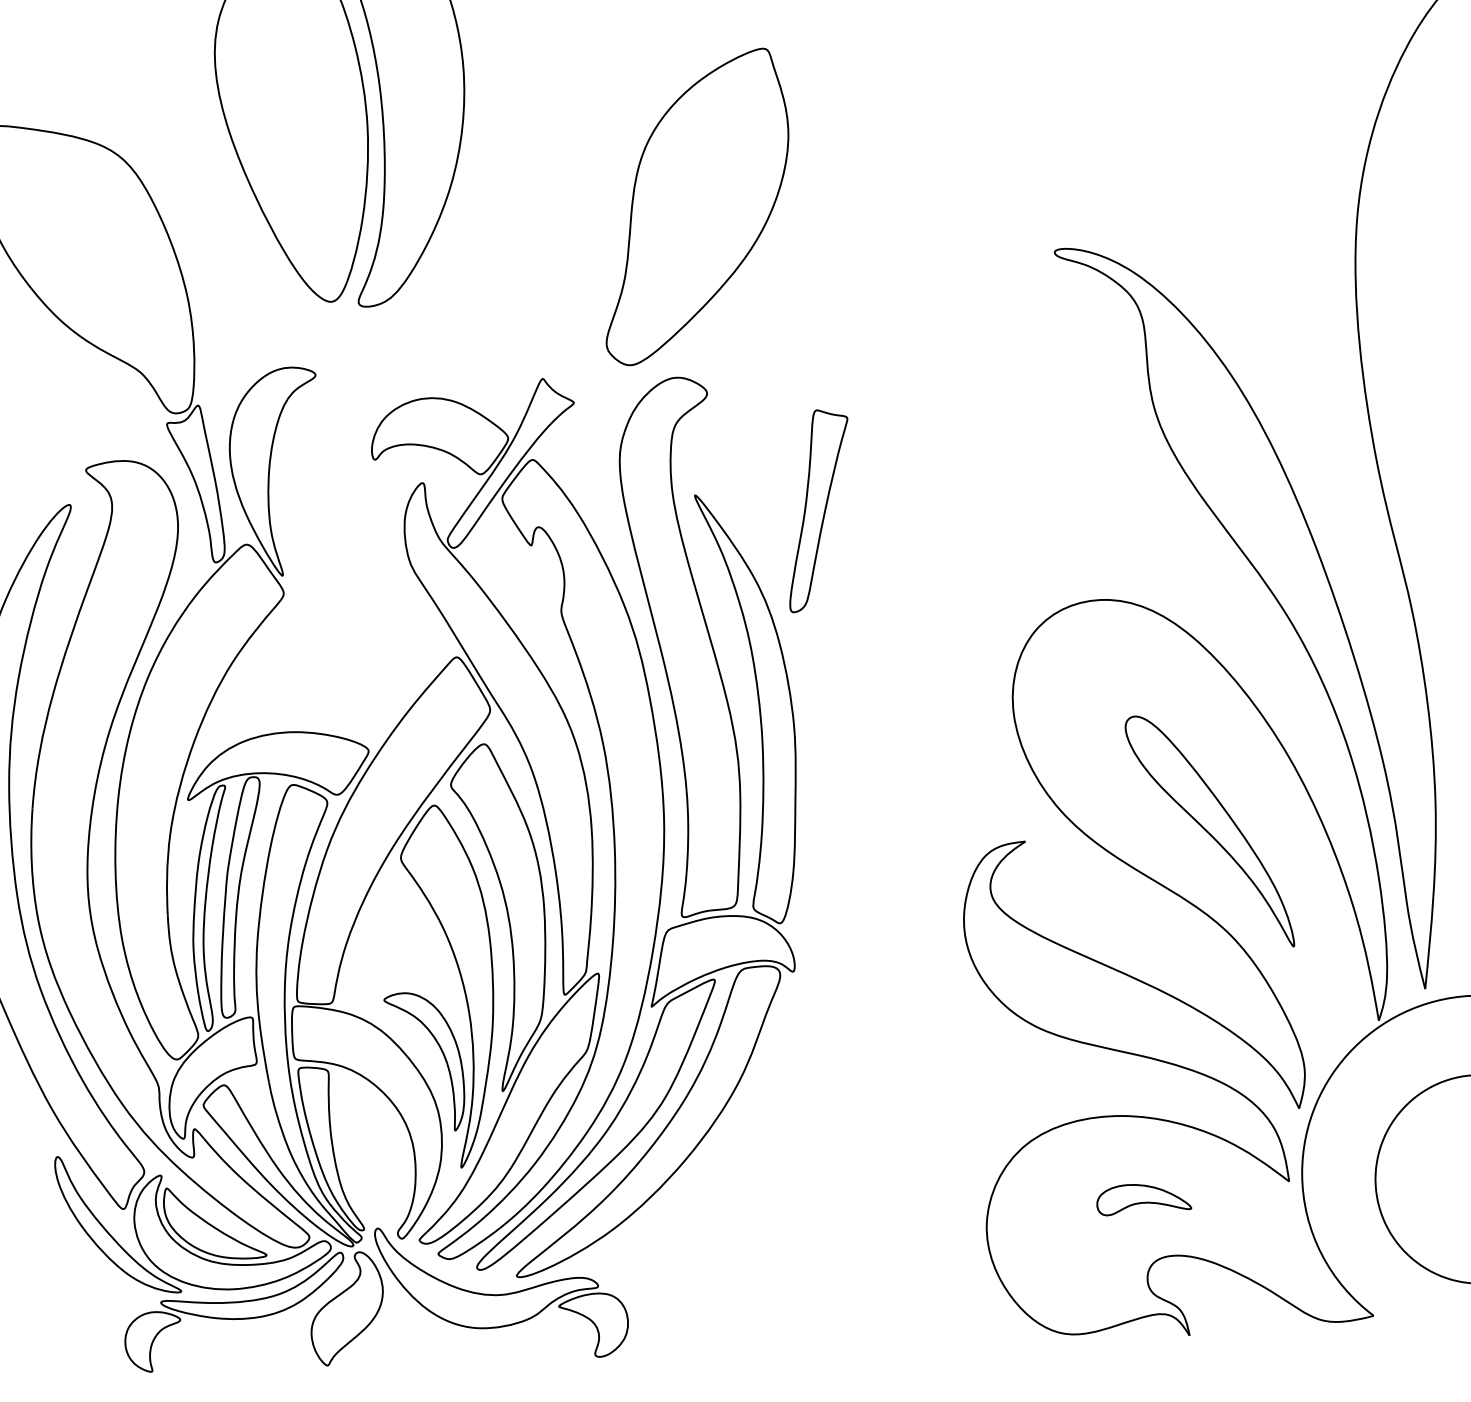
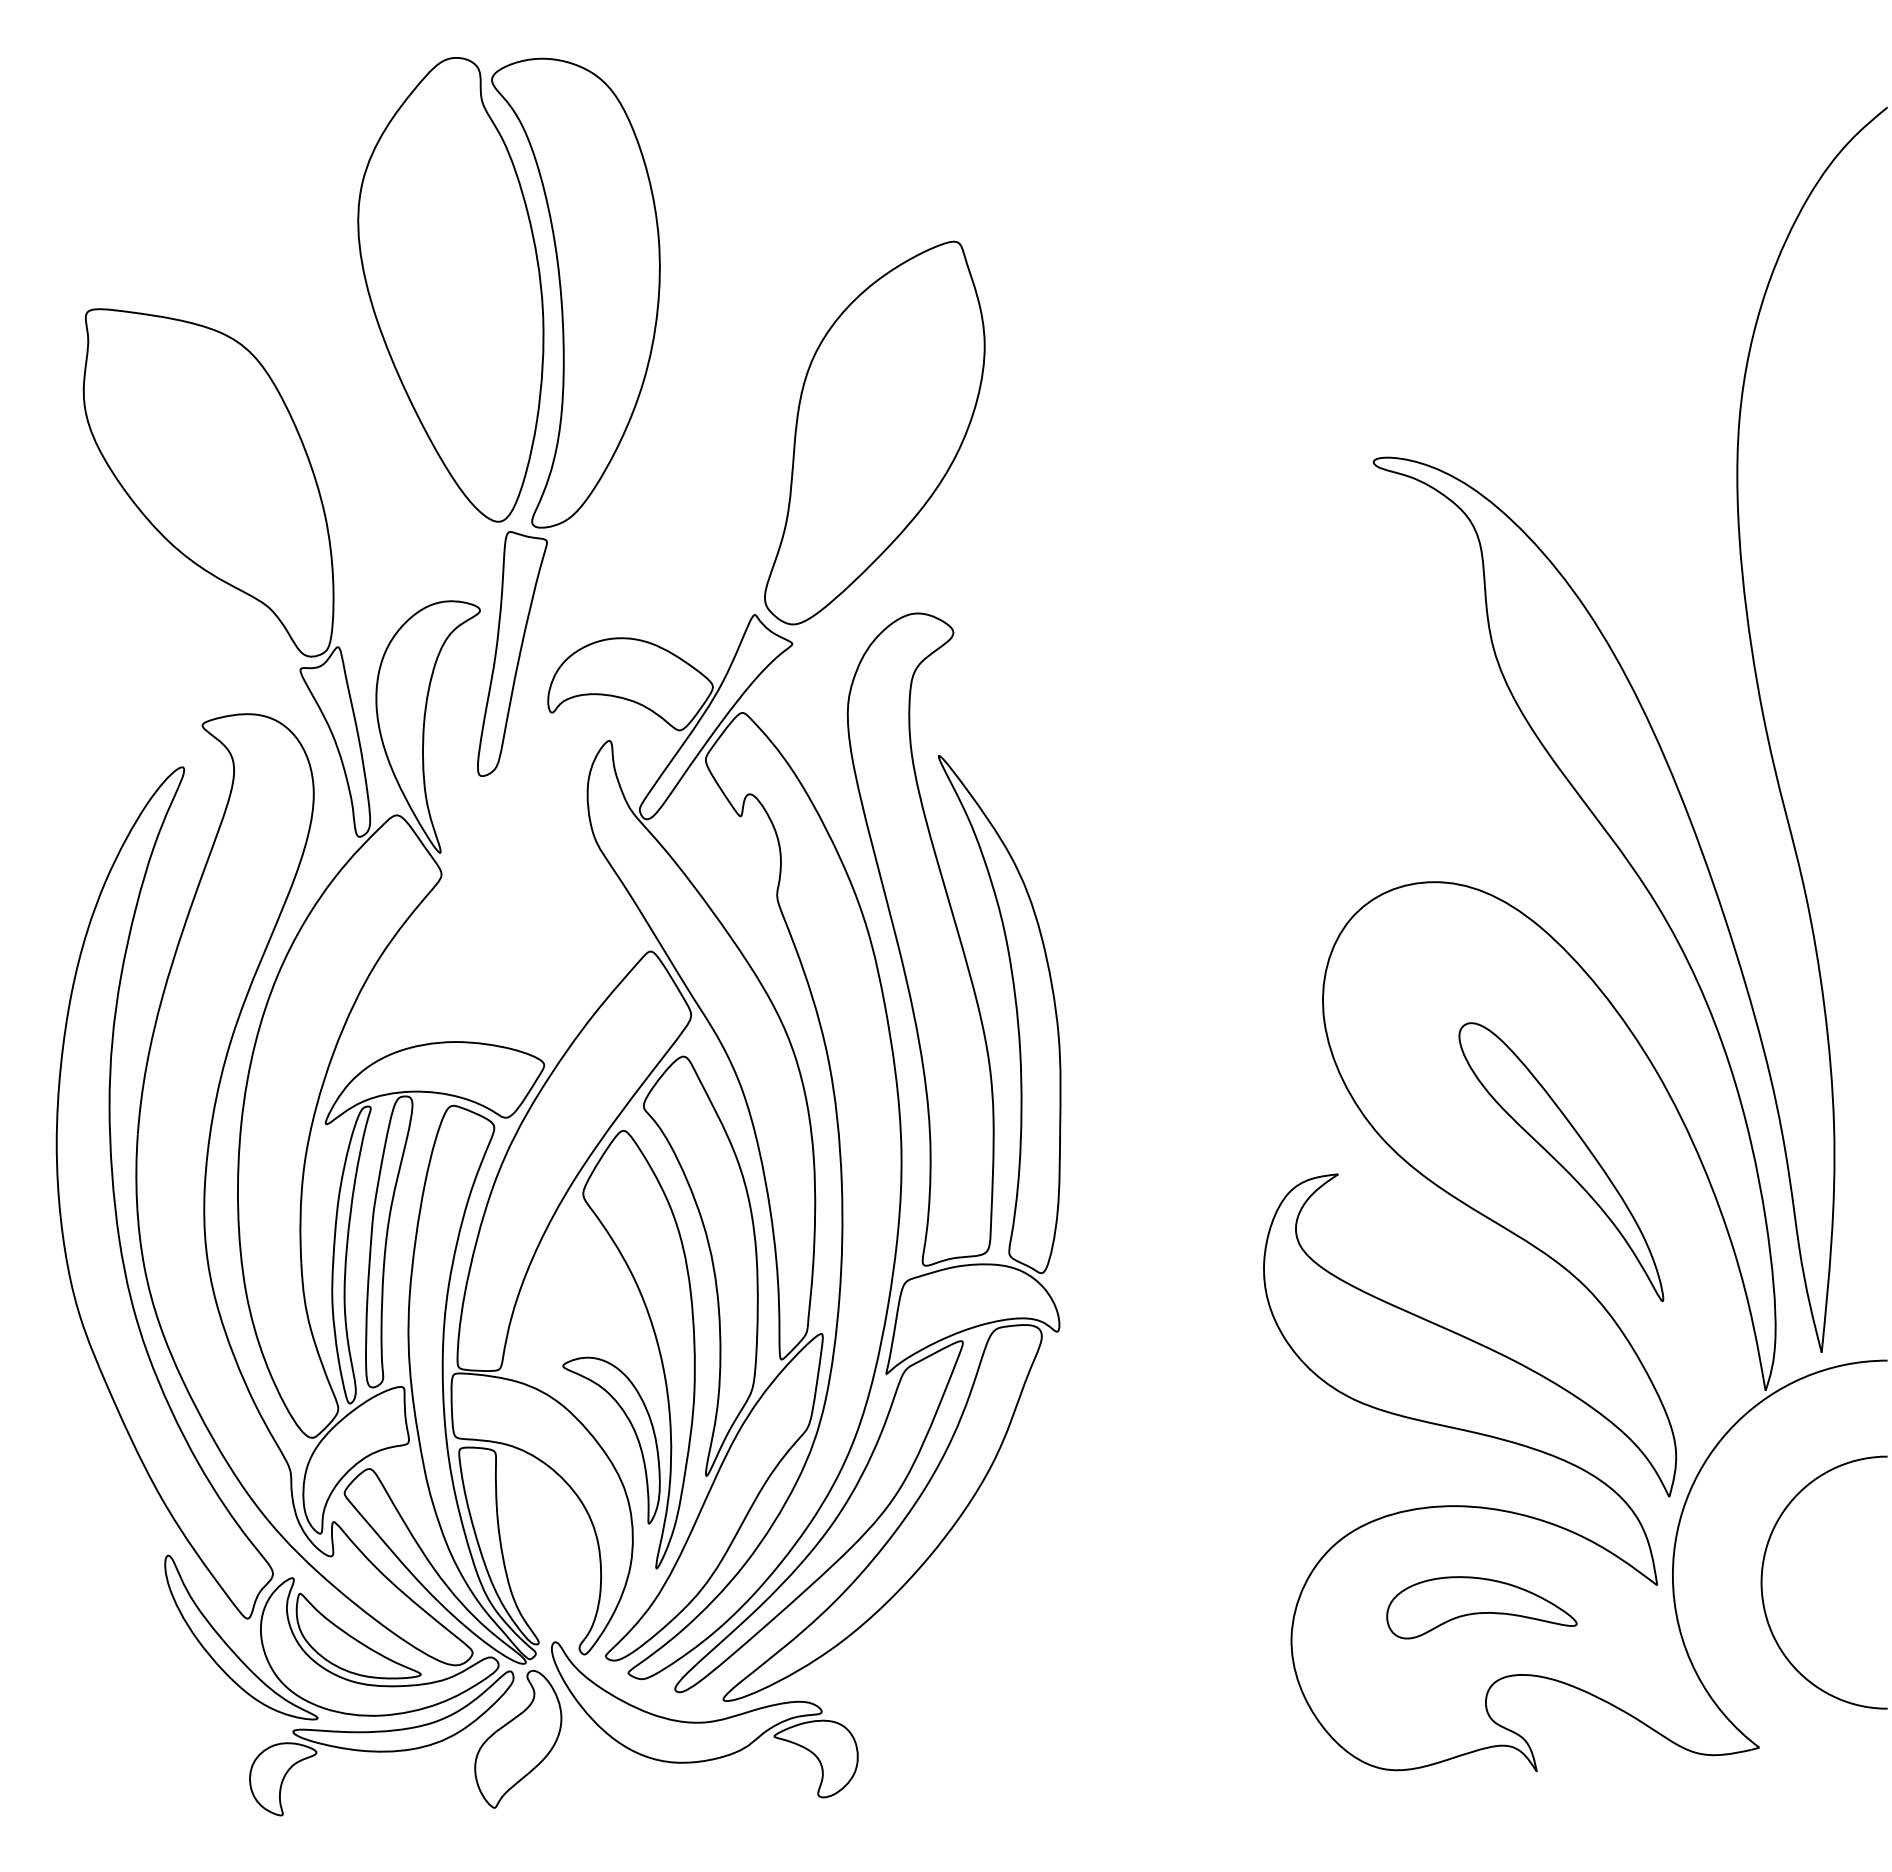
part: (697, 206) -> (874, 432), moved
part: (818, 510) -> (512, 653), moved
part: (1143, 1199) -> (1481, 1607), size x1.67

